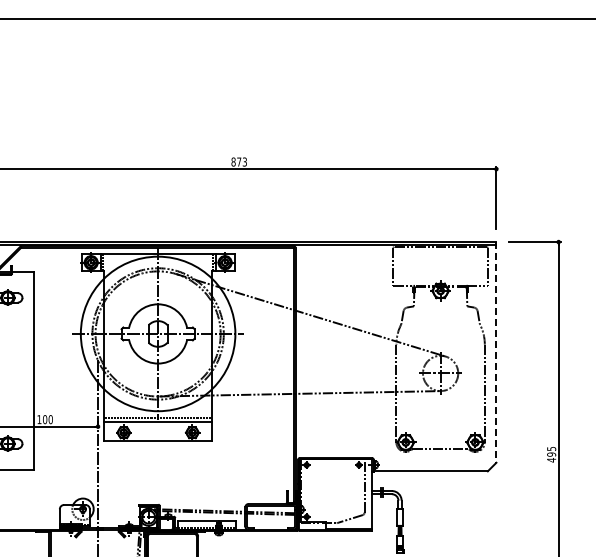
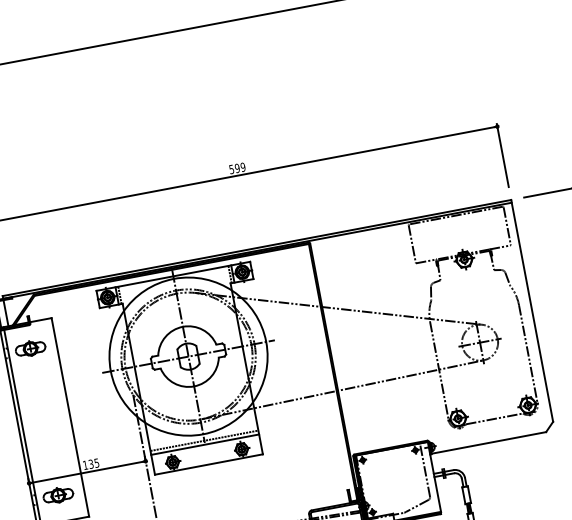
text: (239, 161) -> (237, 167), 873 -> 599
line: (496, 352) -> (532, 310), dashed -> solid
text: (47, 419) -> (93, 463), 100 -> 135

